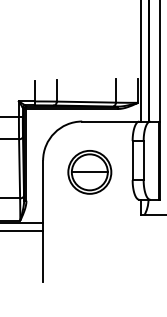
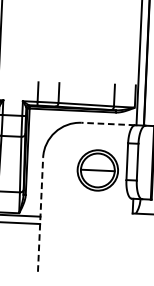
line: (110, 121) -> (108, 123), solid -> dashed
part: (89, 172) -> (97, 170), moved
line: (43, 221) -> (40, 215), solid -> dashed

